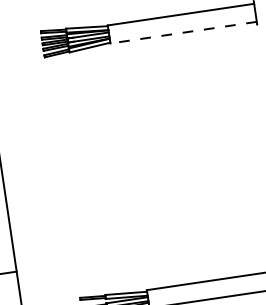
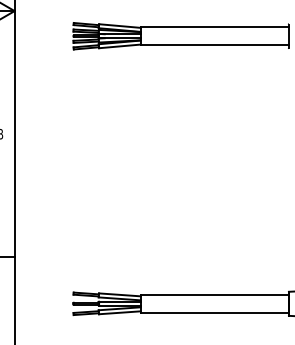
line: (183, 32) -> (214, 45), dashed -> solid

